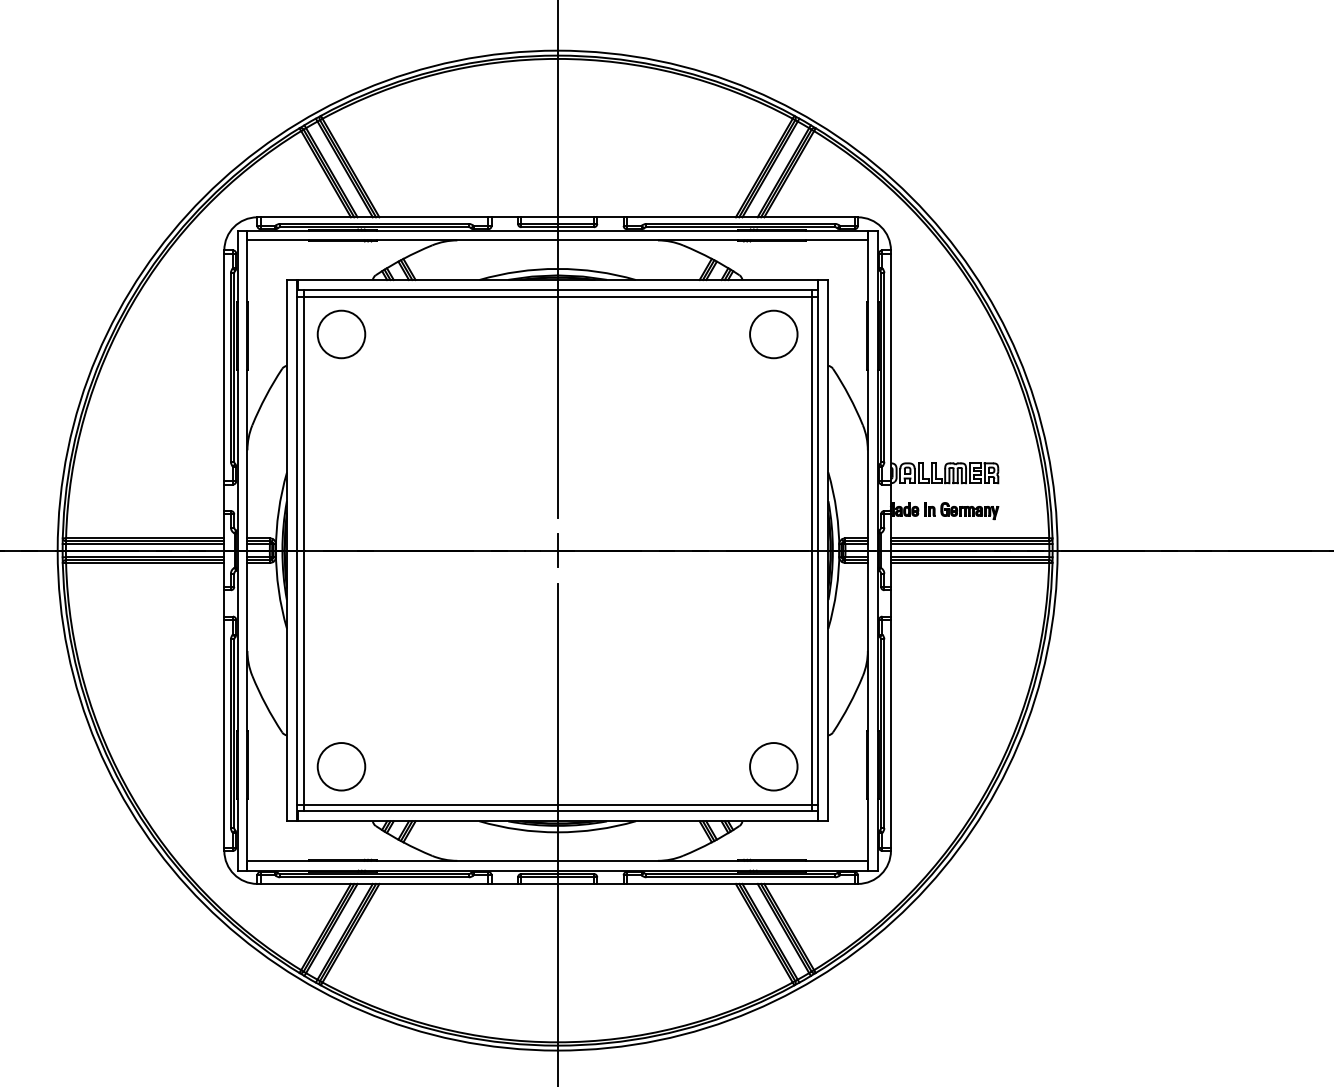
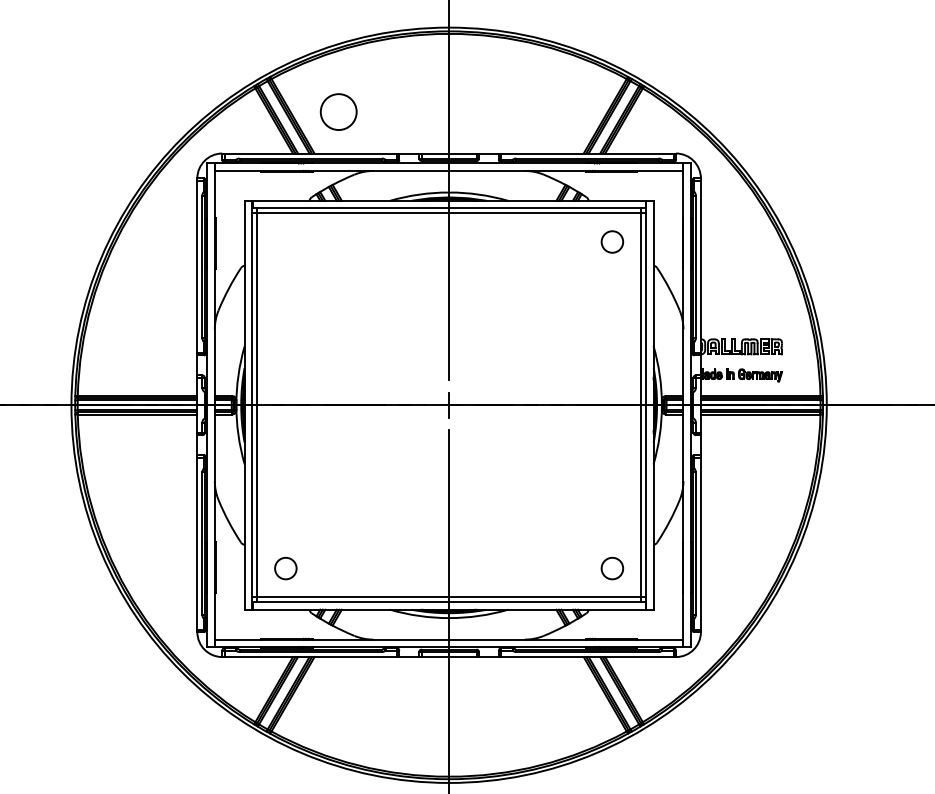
circle: (341, 334) -> (338, 112), moved
circle: (773, 334) -> (612, 242), size x0.6
circle: (341, 766) -> (285, 568), size x0.6
circle: (773, 766) -> (612, 568), size x0.6

